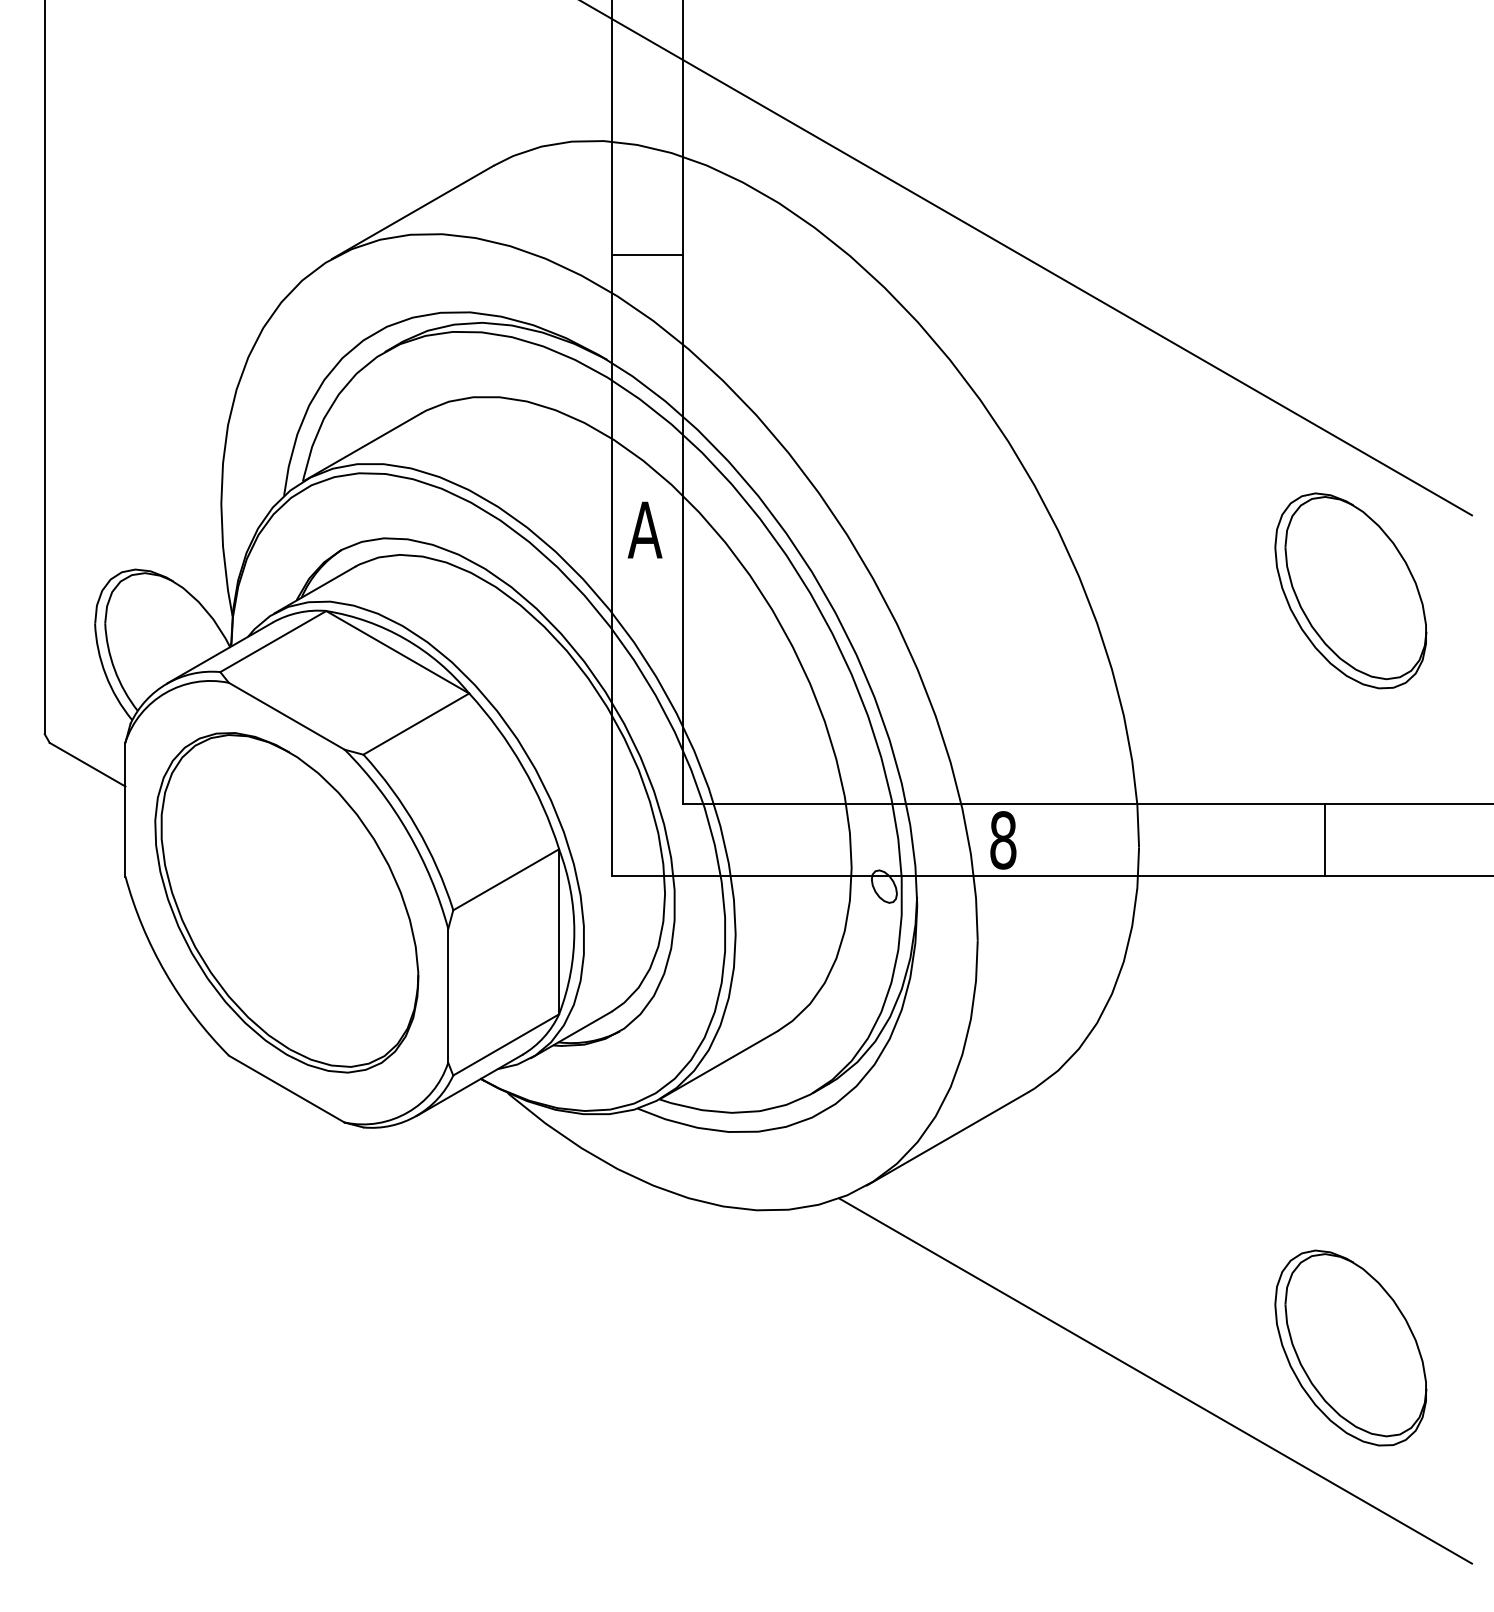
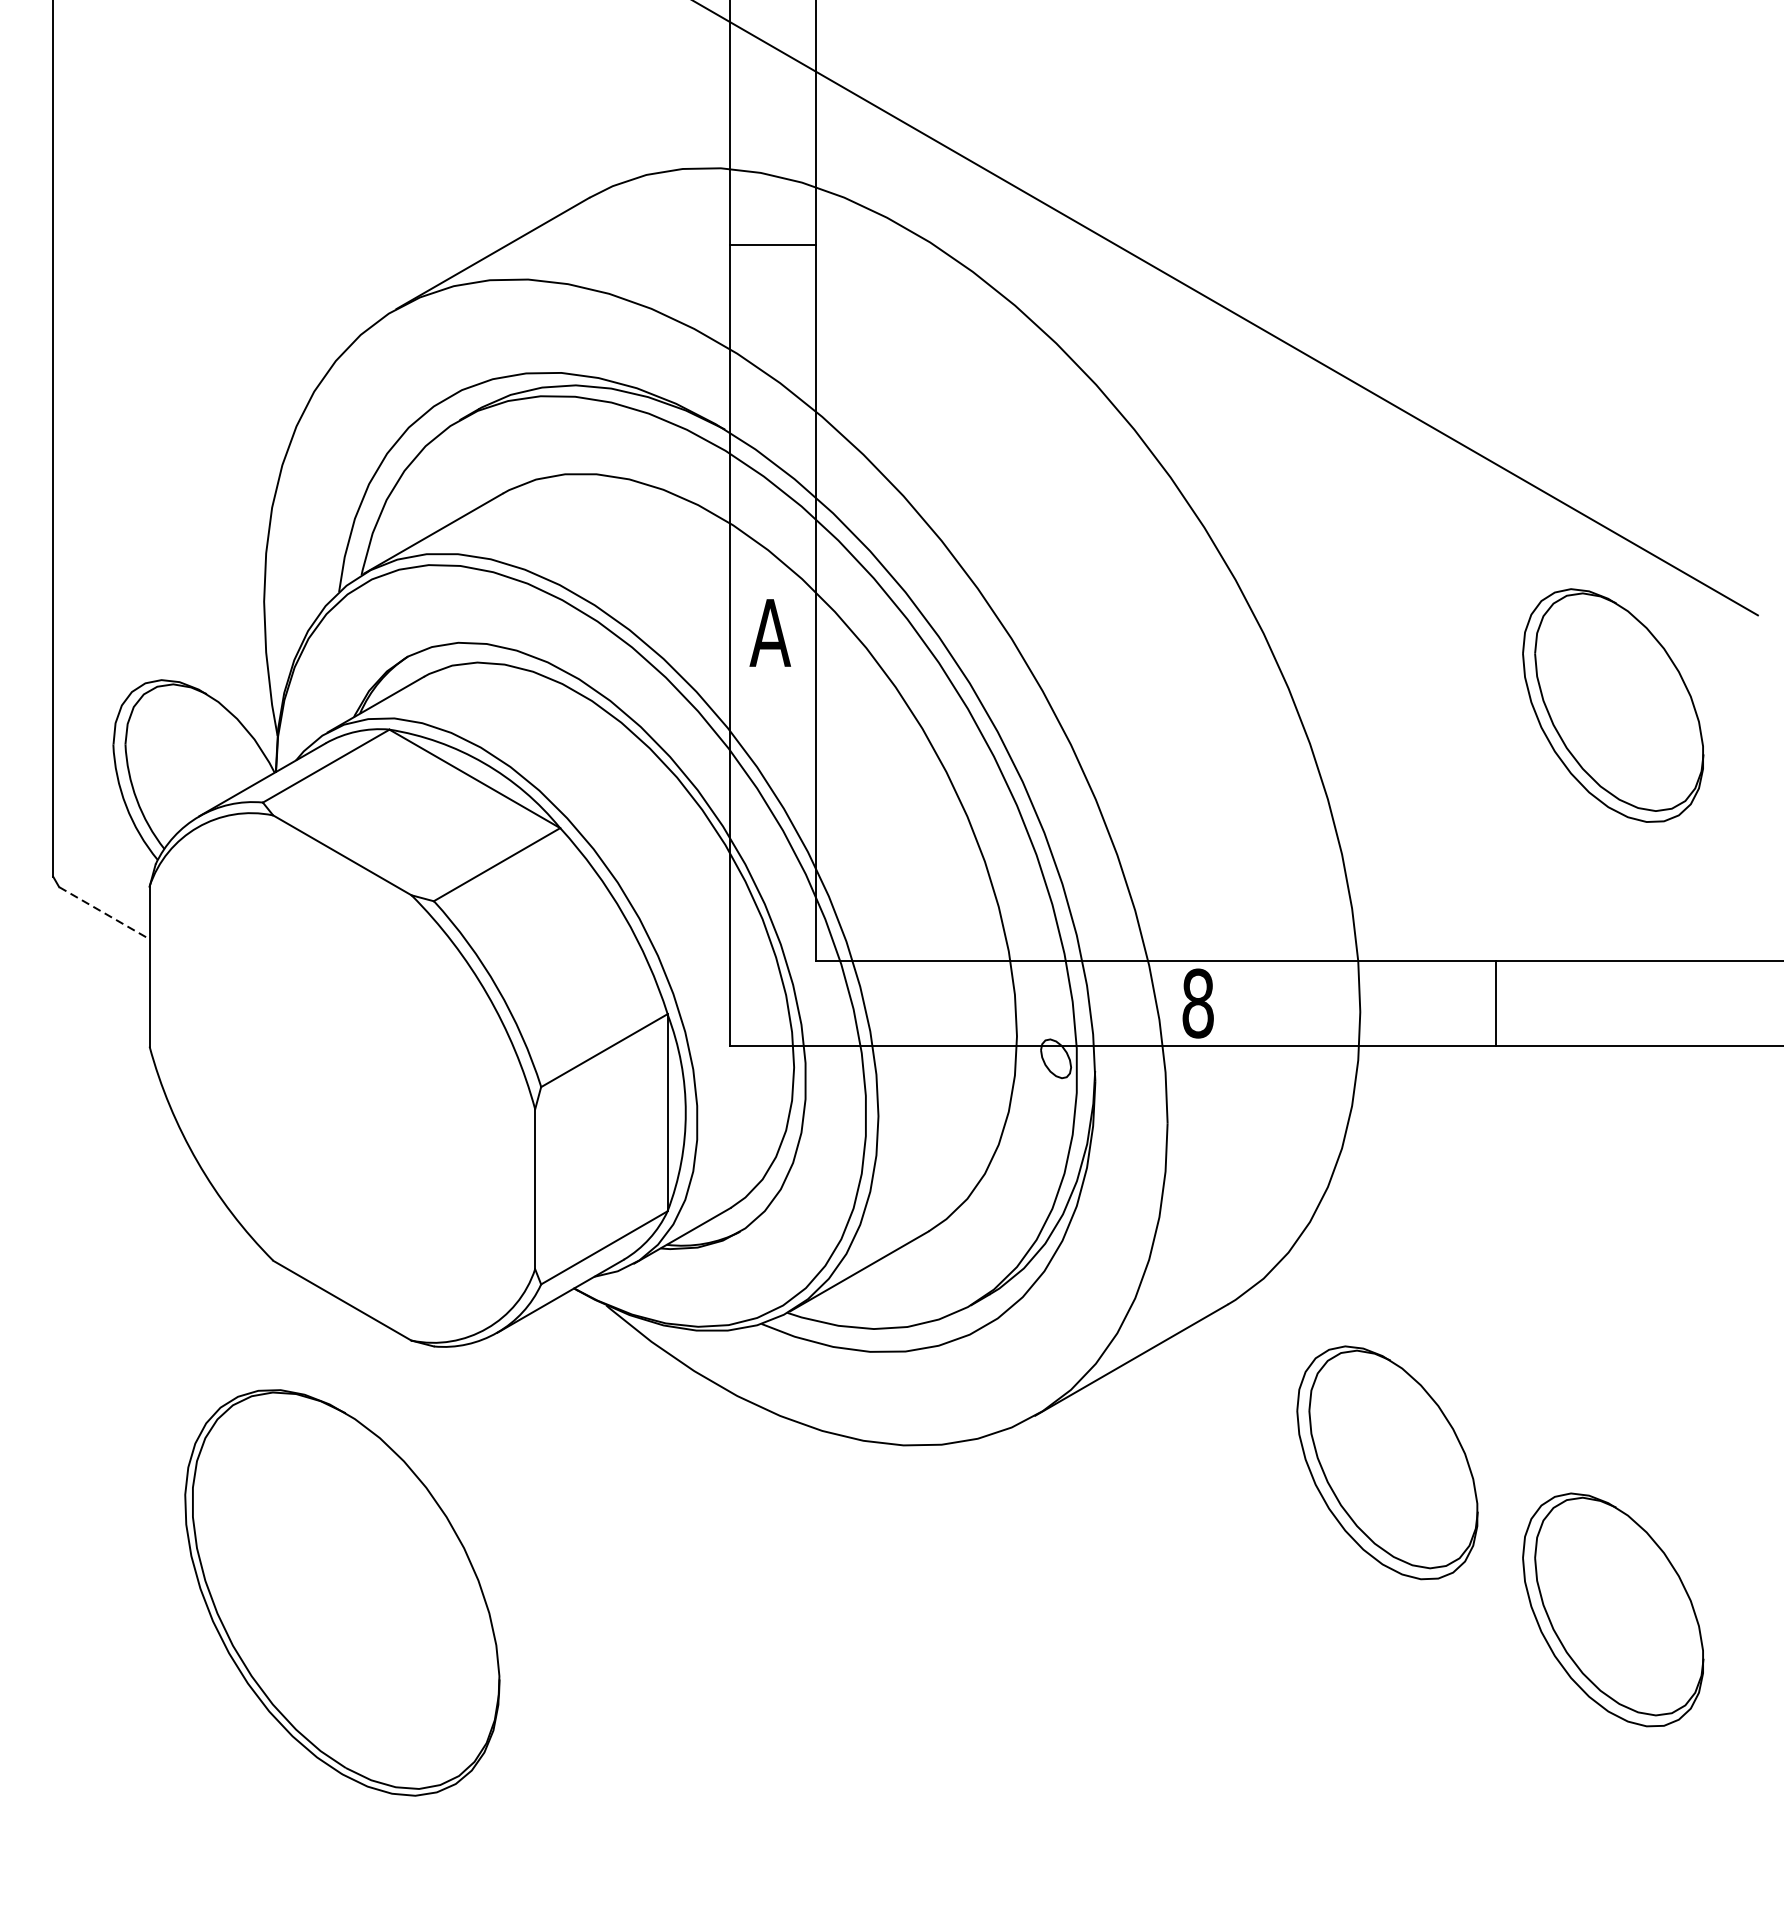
line: (647, 255) -> (773, 245), moved
line: (87, 764) -> (104, 912), solid -> dashed
line: (1324, 839) -> (1495, 1002), moved
part: (286, 902) -> (341, 1592), moved
part: (1161, 1224) -> (1387, 1462), added
line: (1155, 1380) -> (1379, 1648), removed

